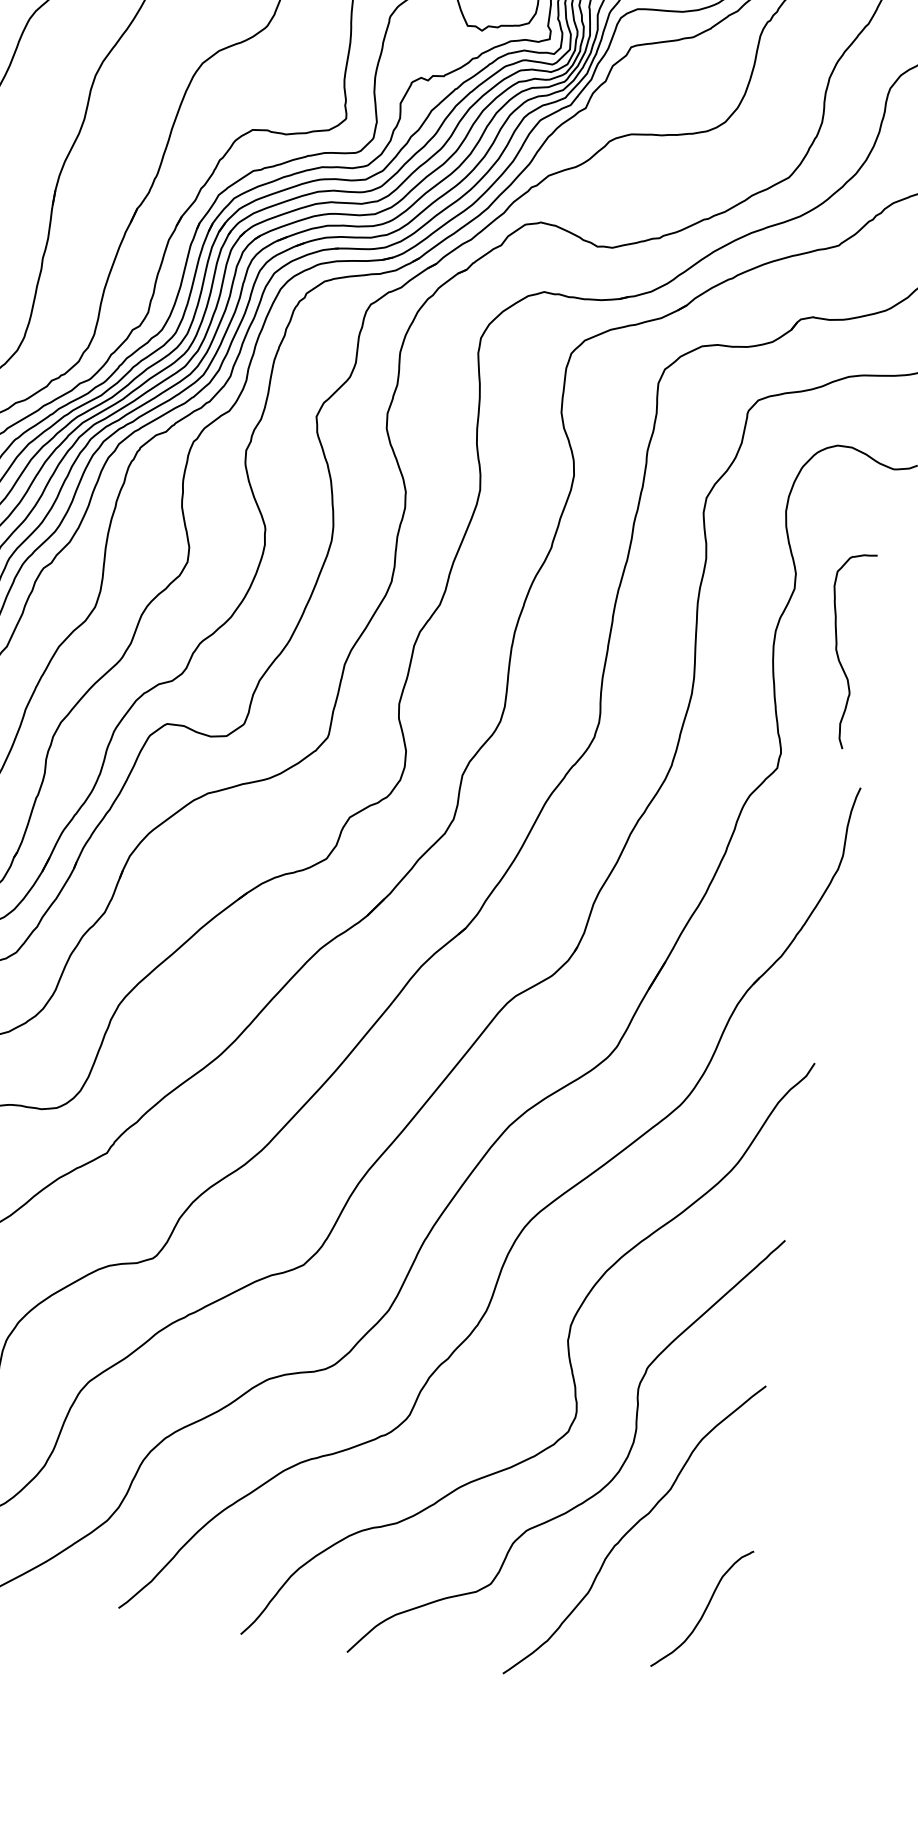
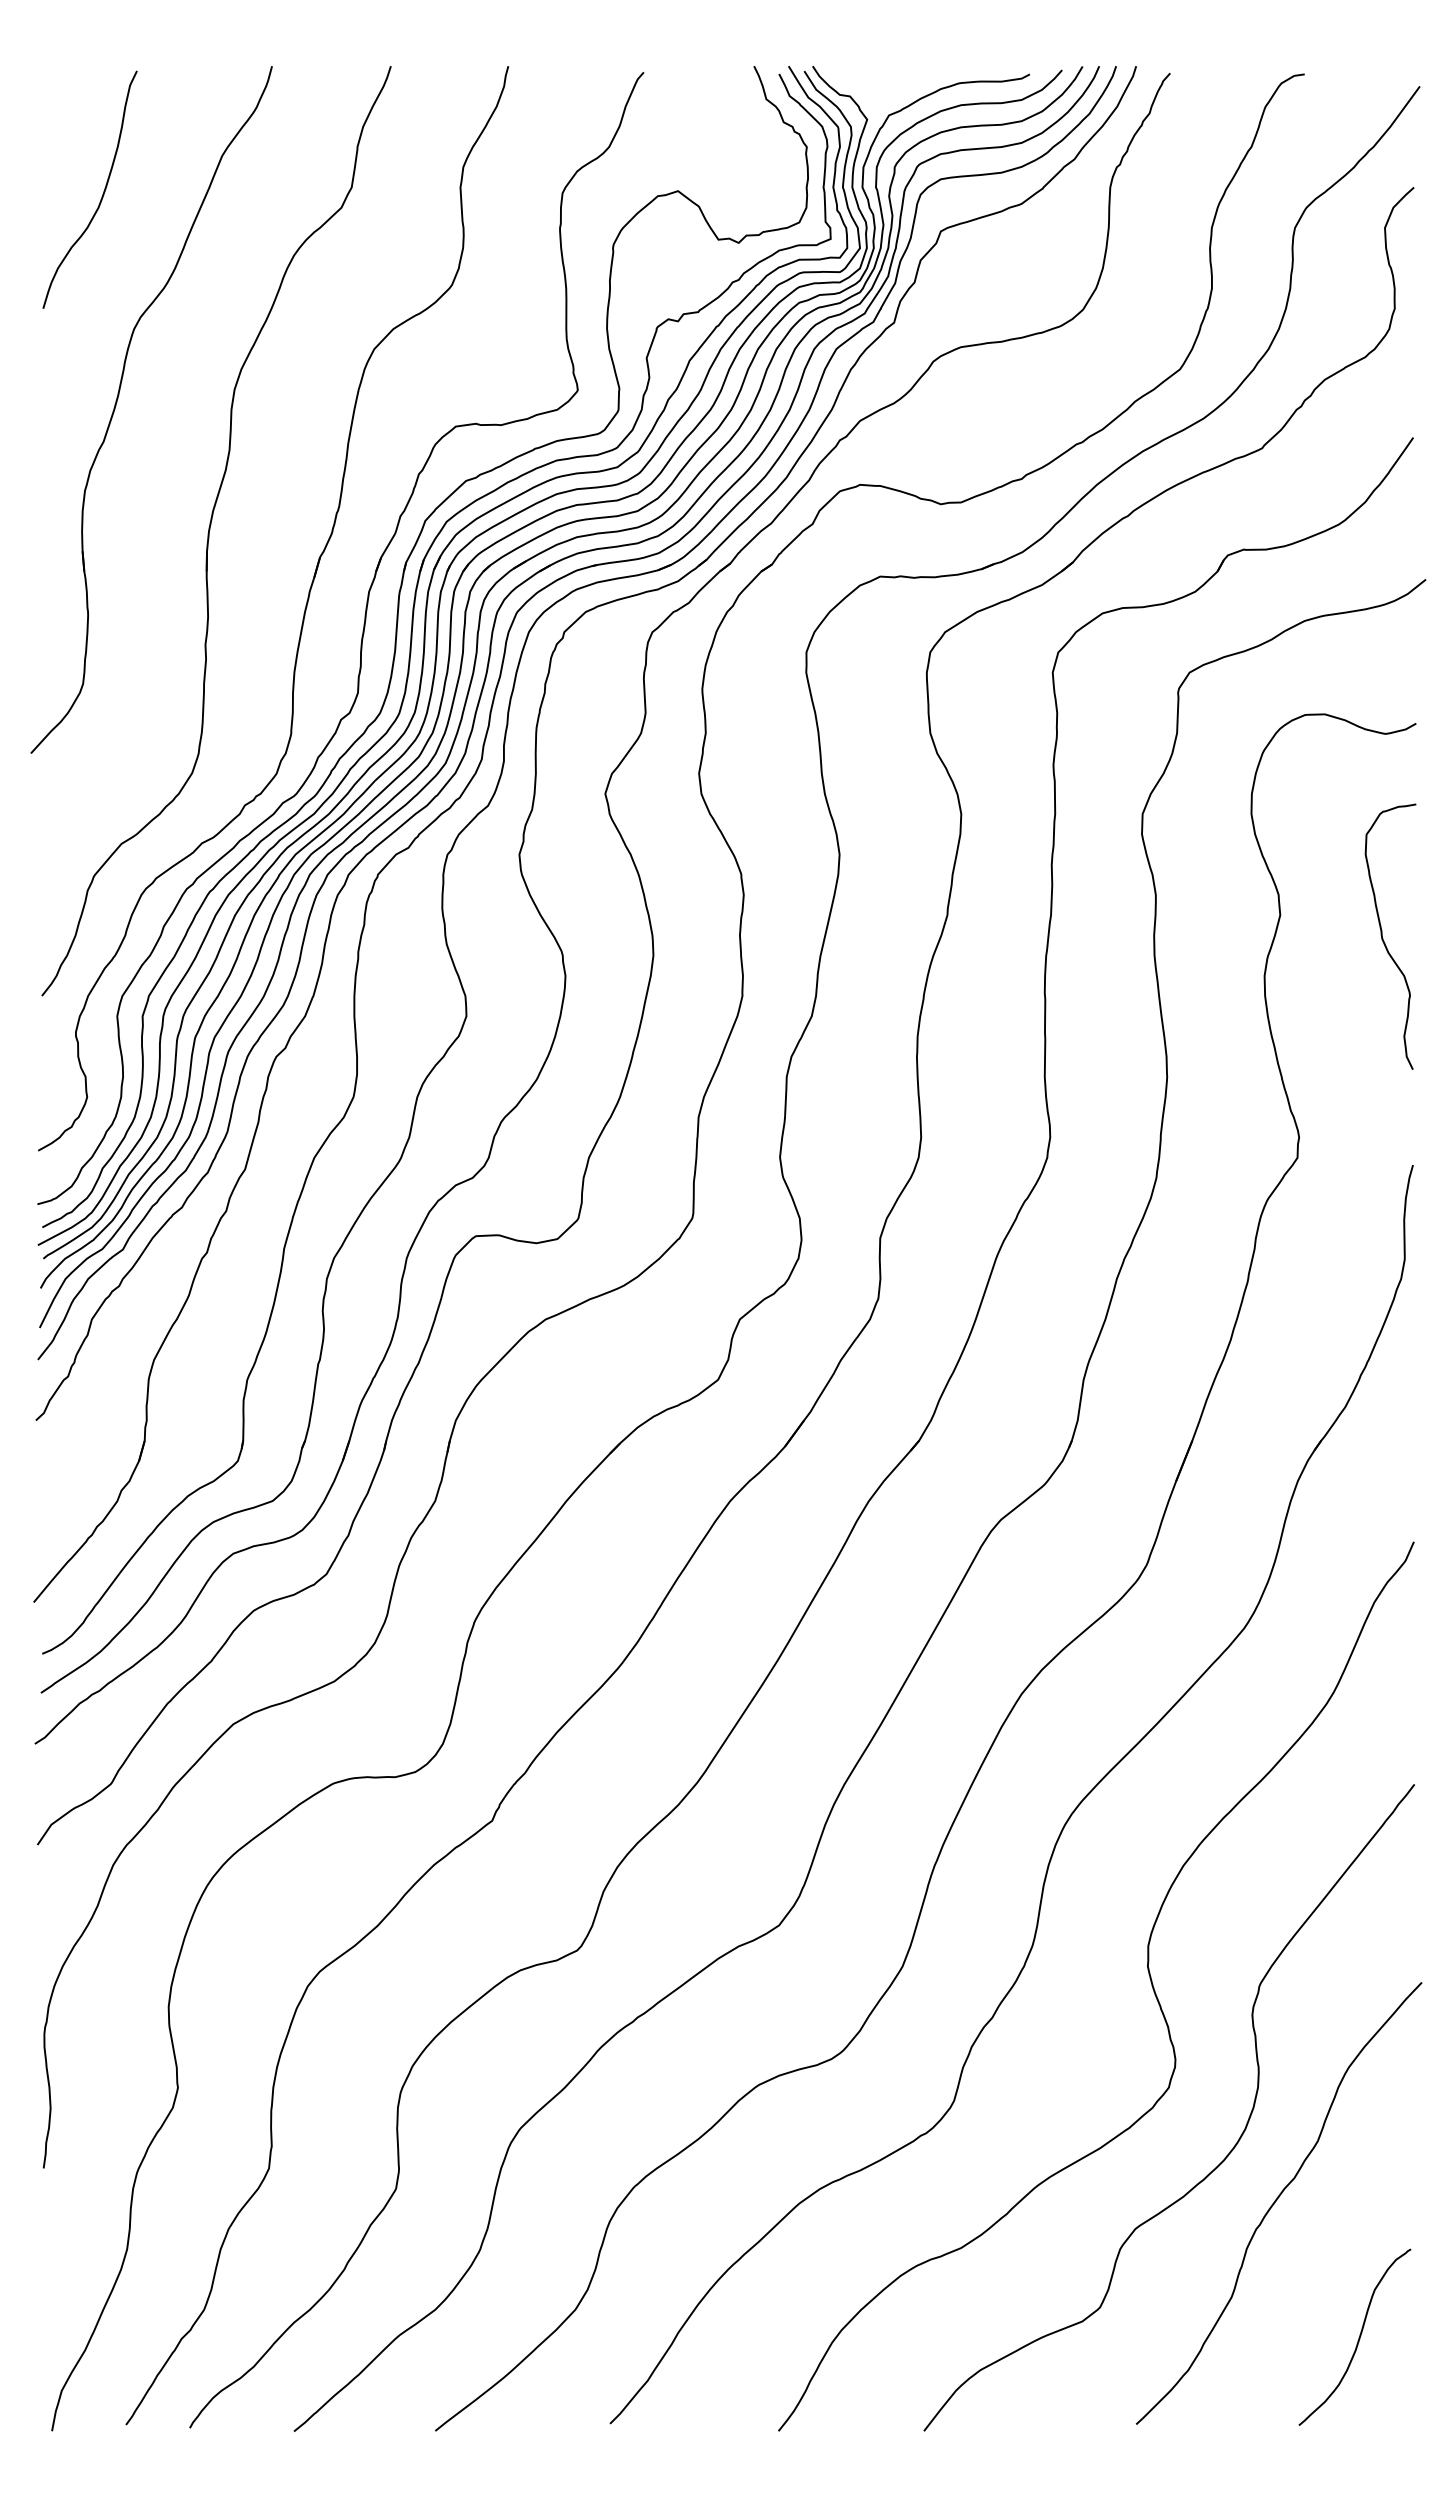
curve: (837, 649) -> (1383, 938), moved
curve: (704, 1609) -> (1358, 2337), moved

